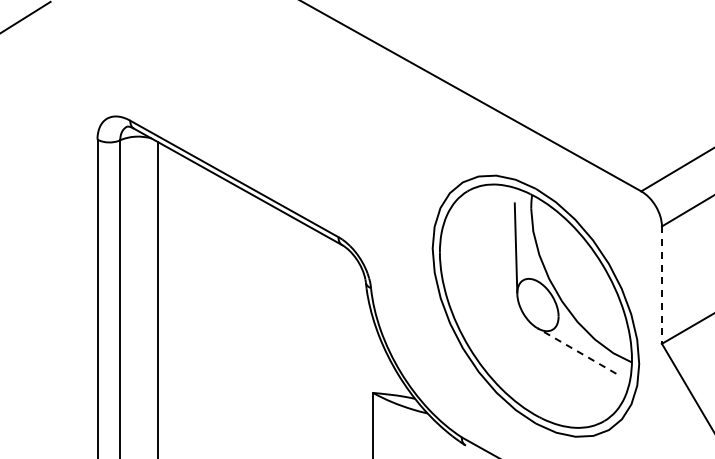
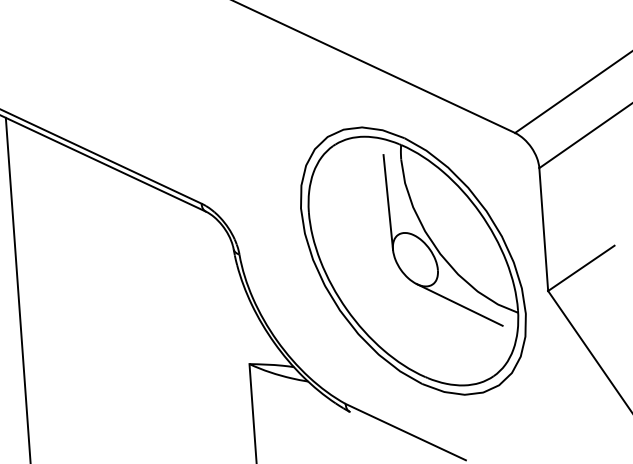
line: (661, 285) -> (543, 230), dashed -> solid
line: (576, 350) -> (459, 304), dashed -> solid

